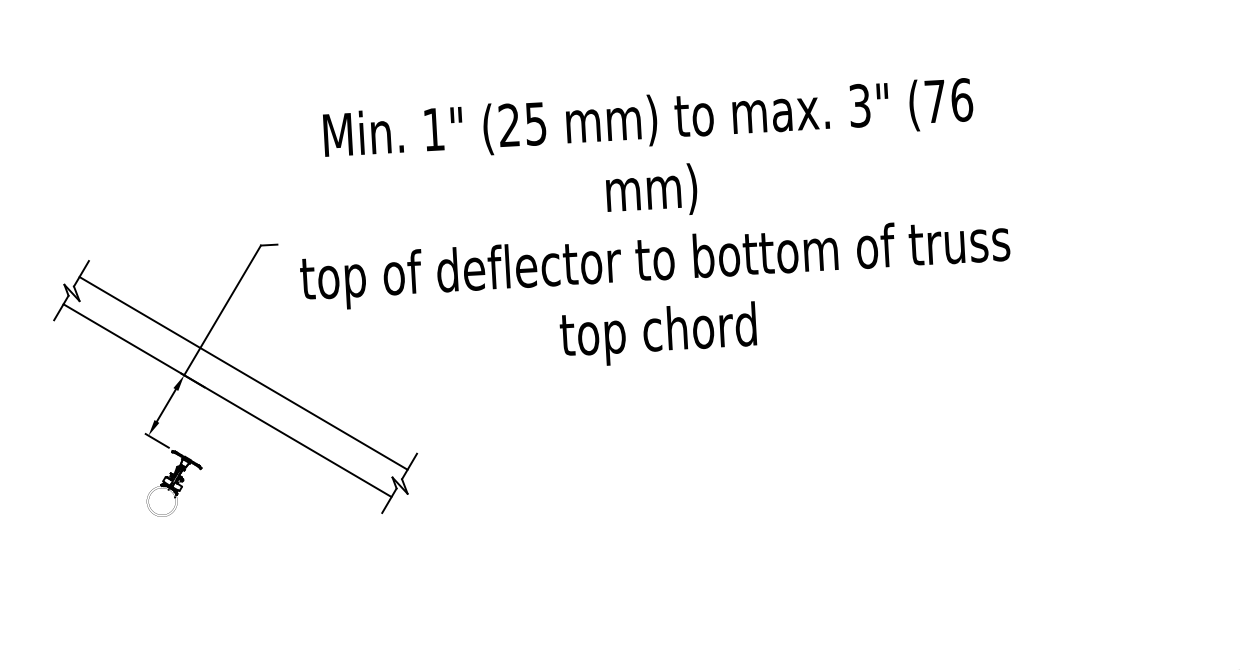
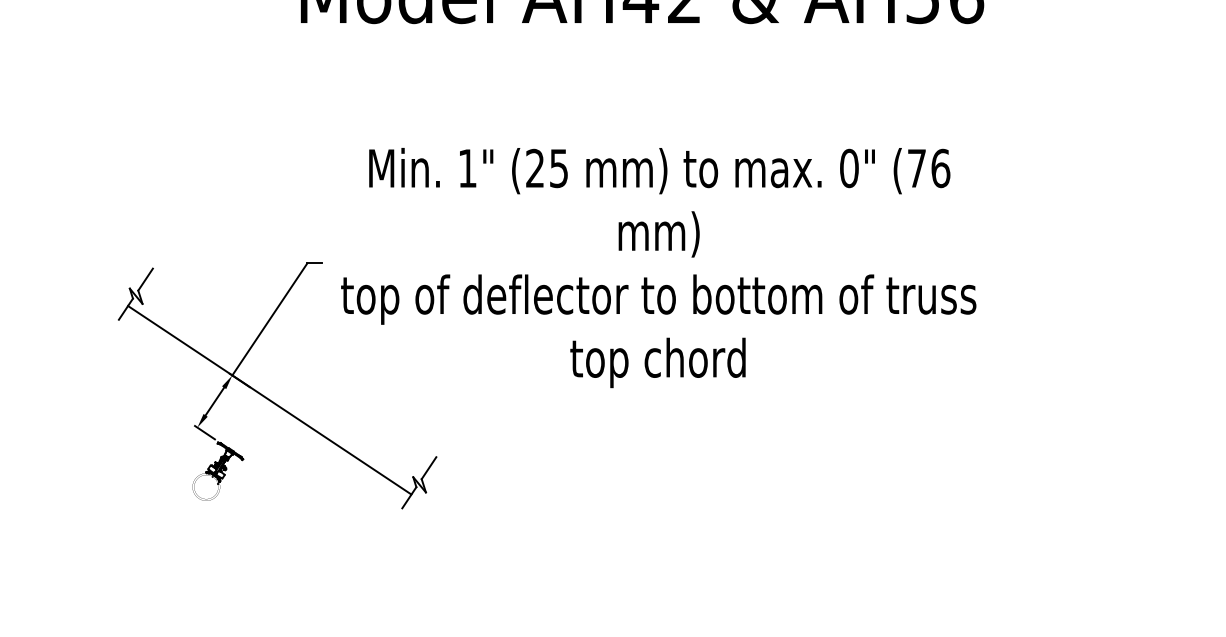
text: (860, 105) -> (849, 168), 3" -> 0"
line: (243, 373) -> (285, 376), removed

